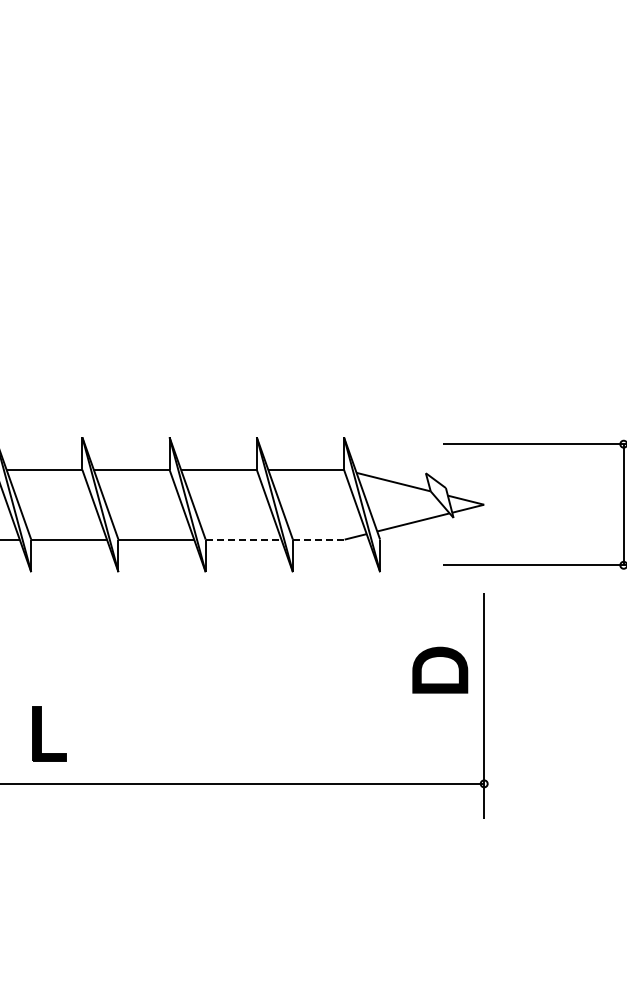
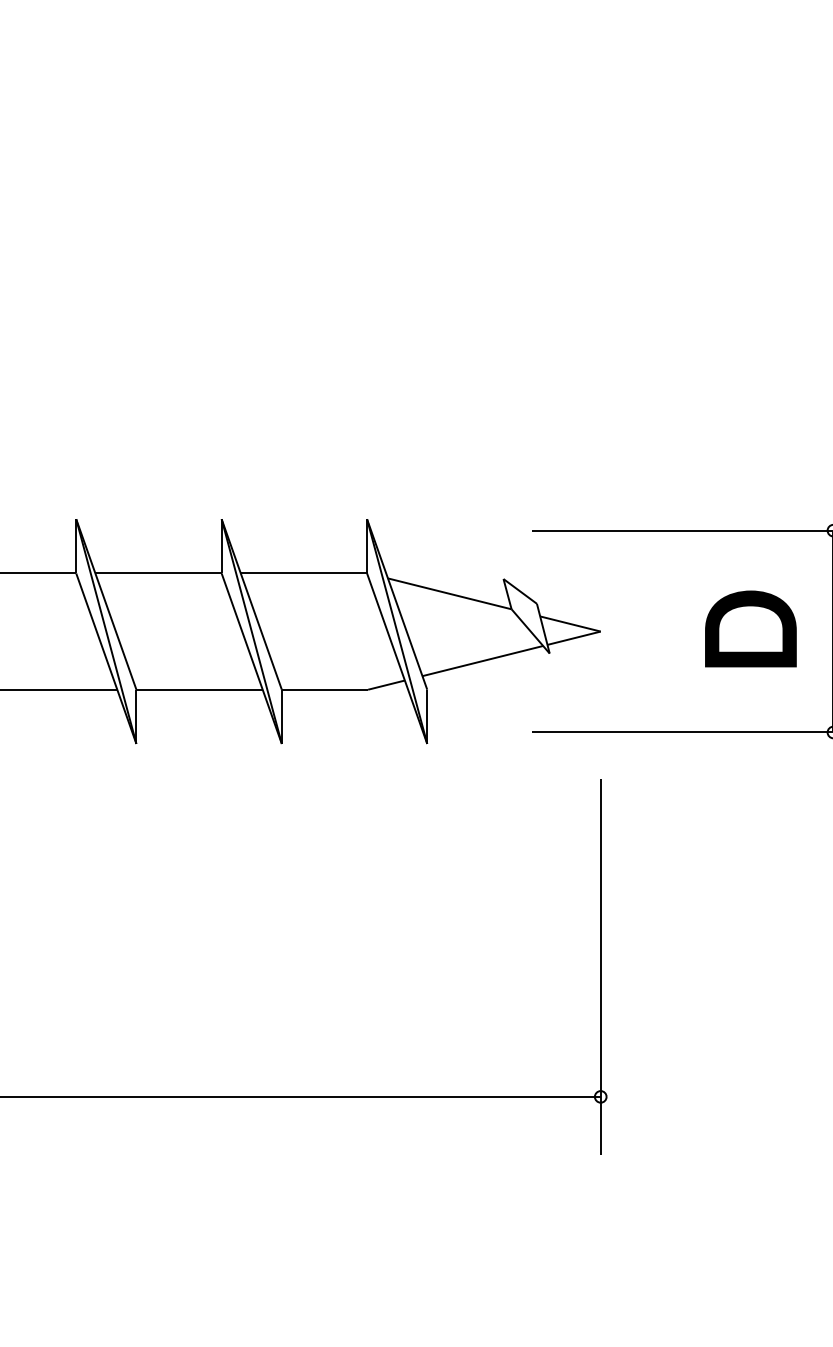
line: (243, 539) -> (199, 689), dashed -> solid
line: (318, 539) -> (324, 689), dashed -> solid
part: (440, 669) -> (751, 627), moved

